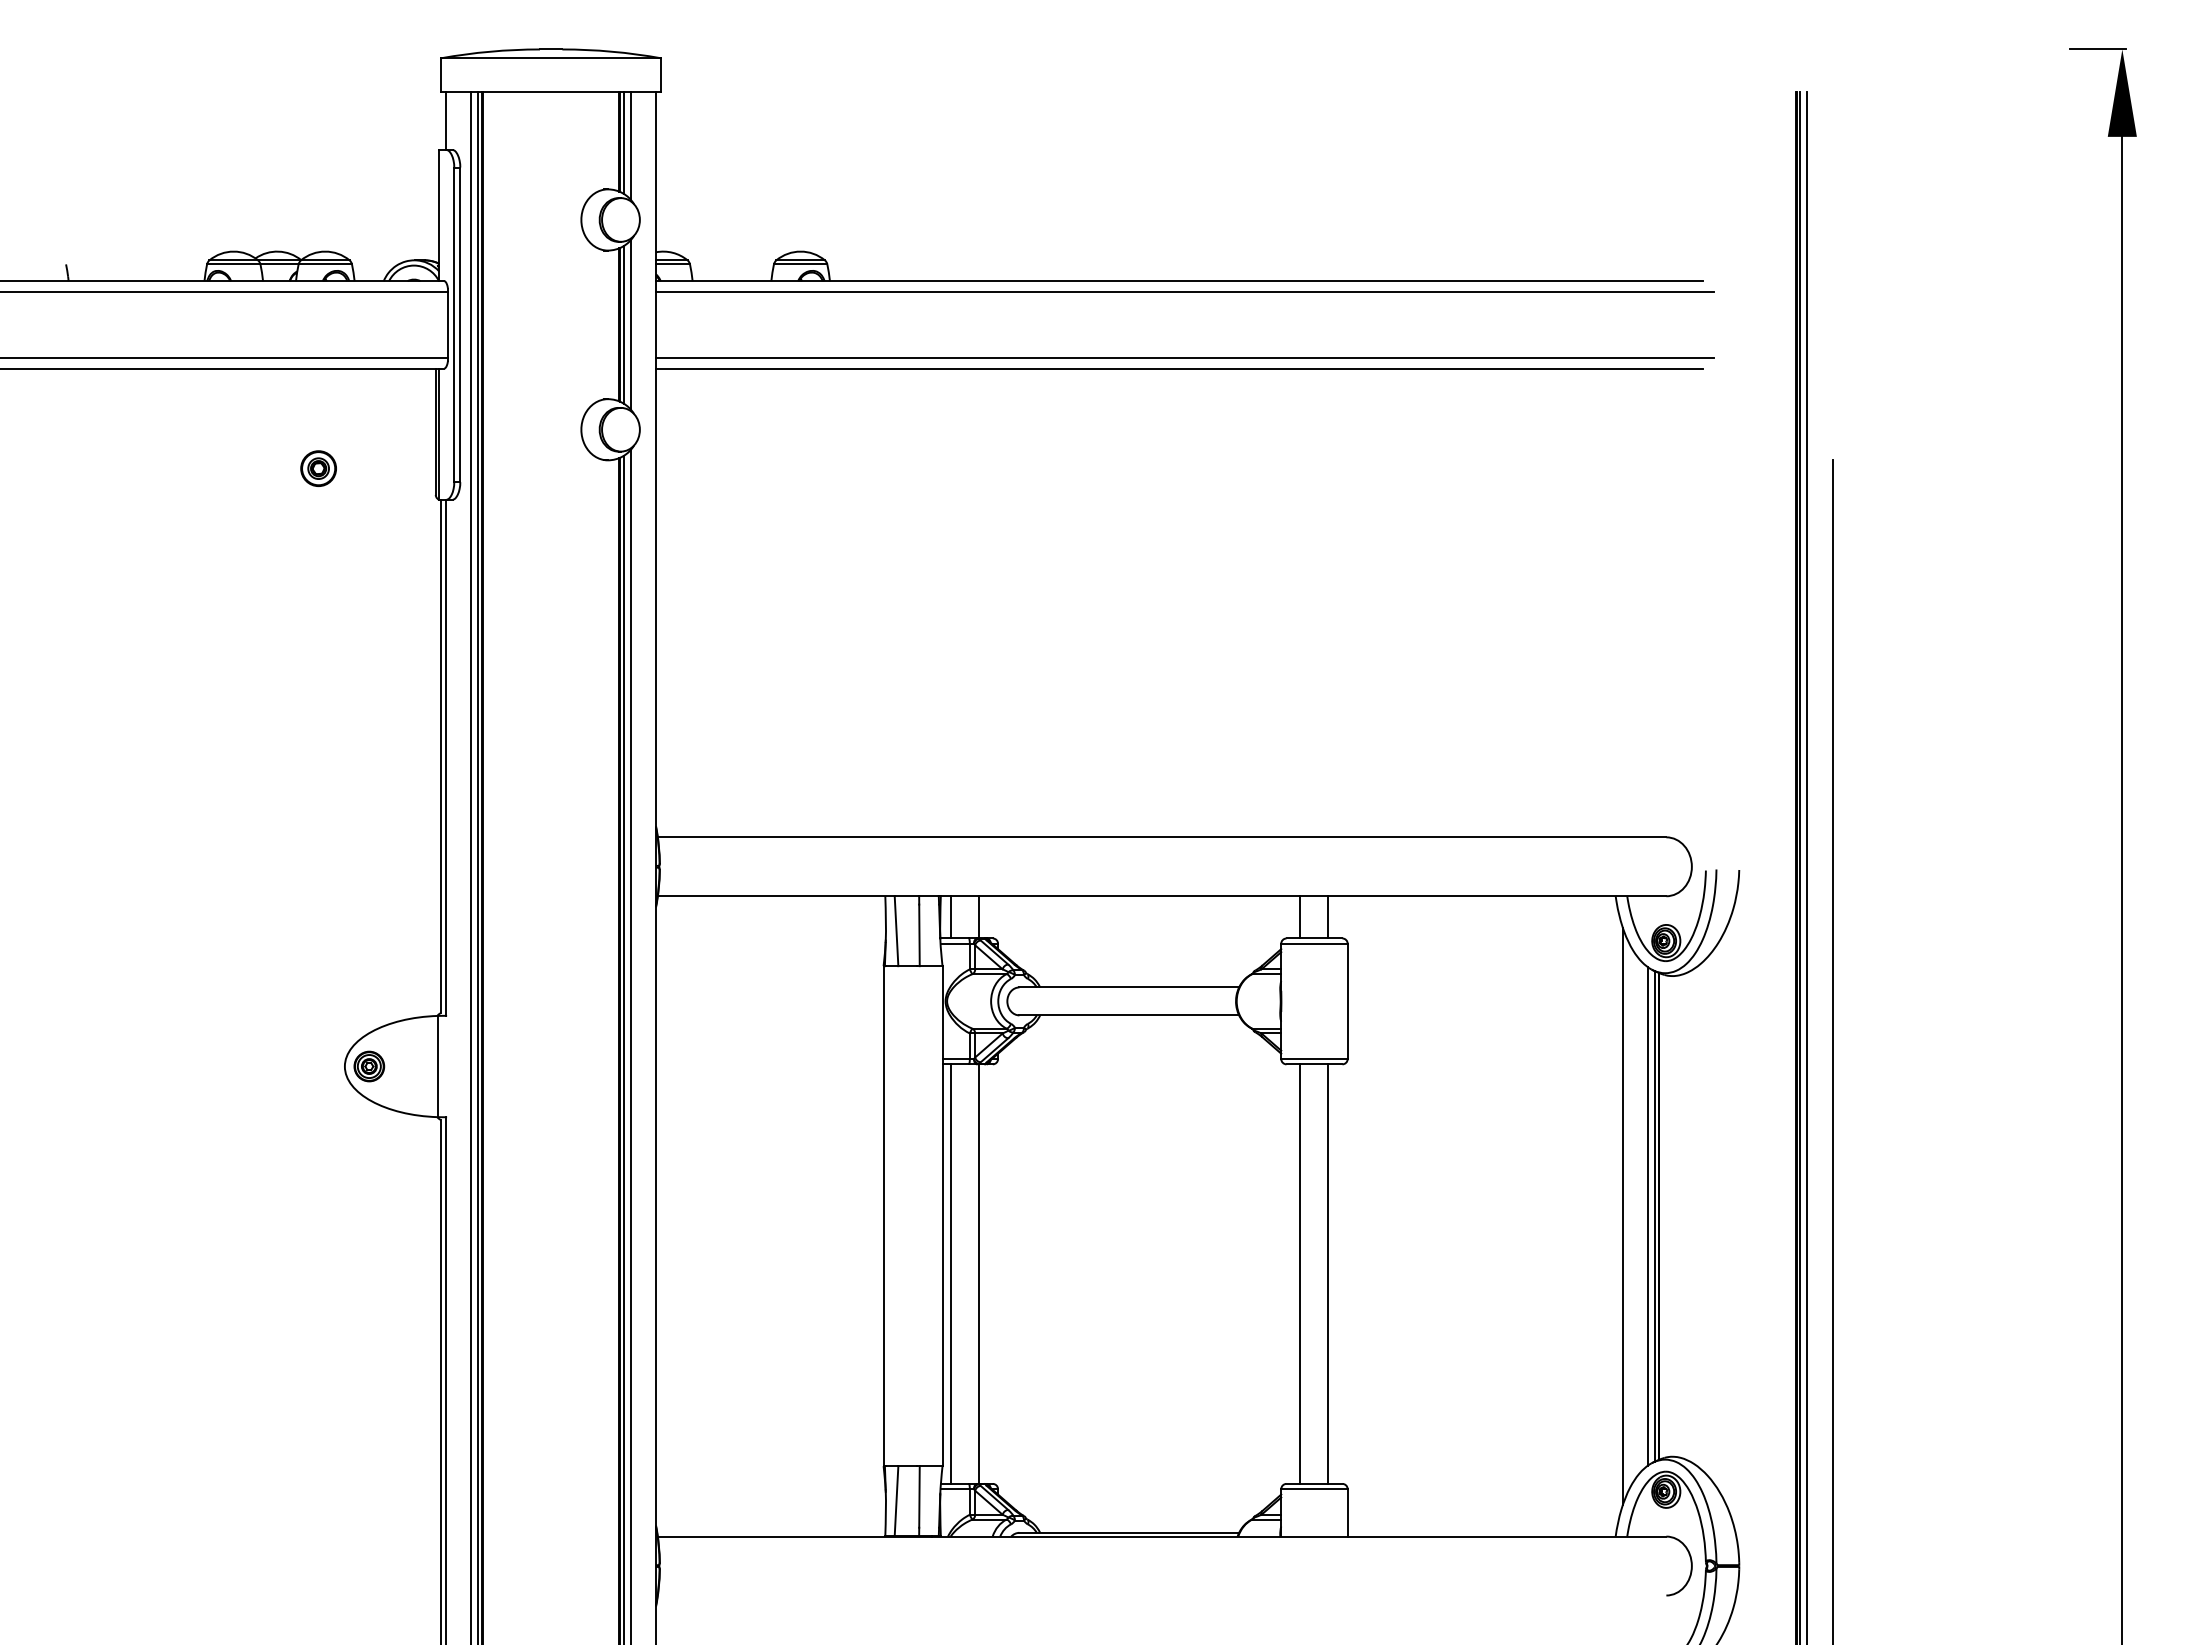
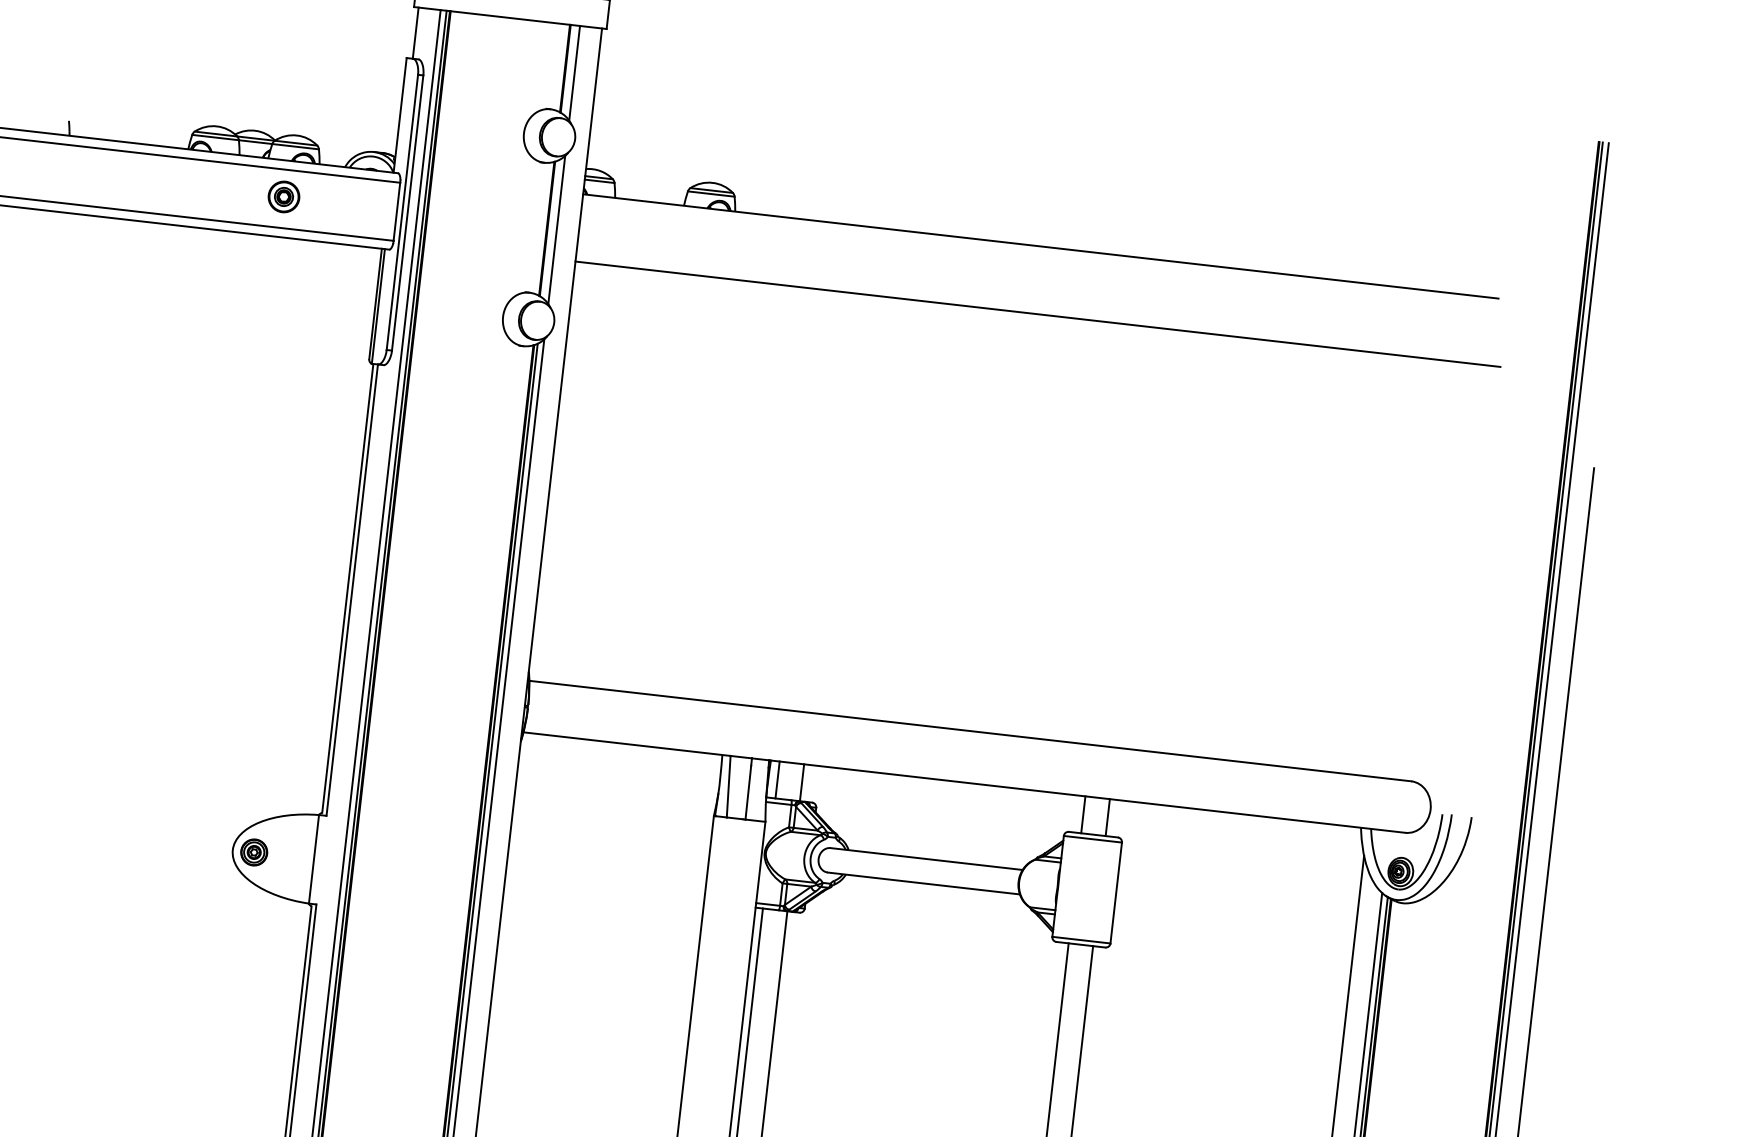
line: (623, 142) -> (568, 69), removed
line: (1184, 291) -> (1044, 255), removed
line: (623, 324) -> (550, 228), removed
line: (1179, 368) -> (1032, 322), removed
part: (318, 468) -> (283, 196), moved

